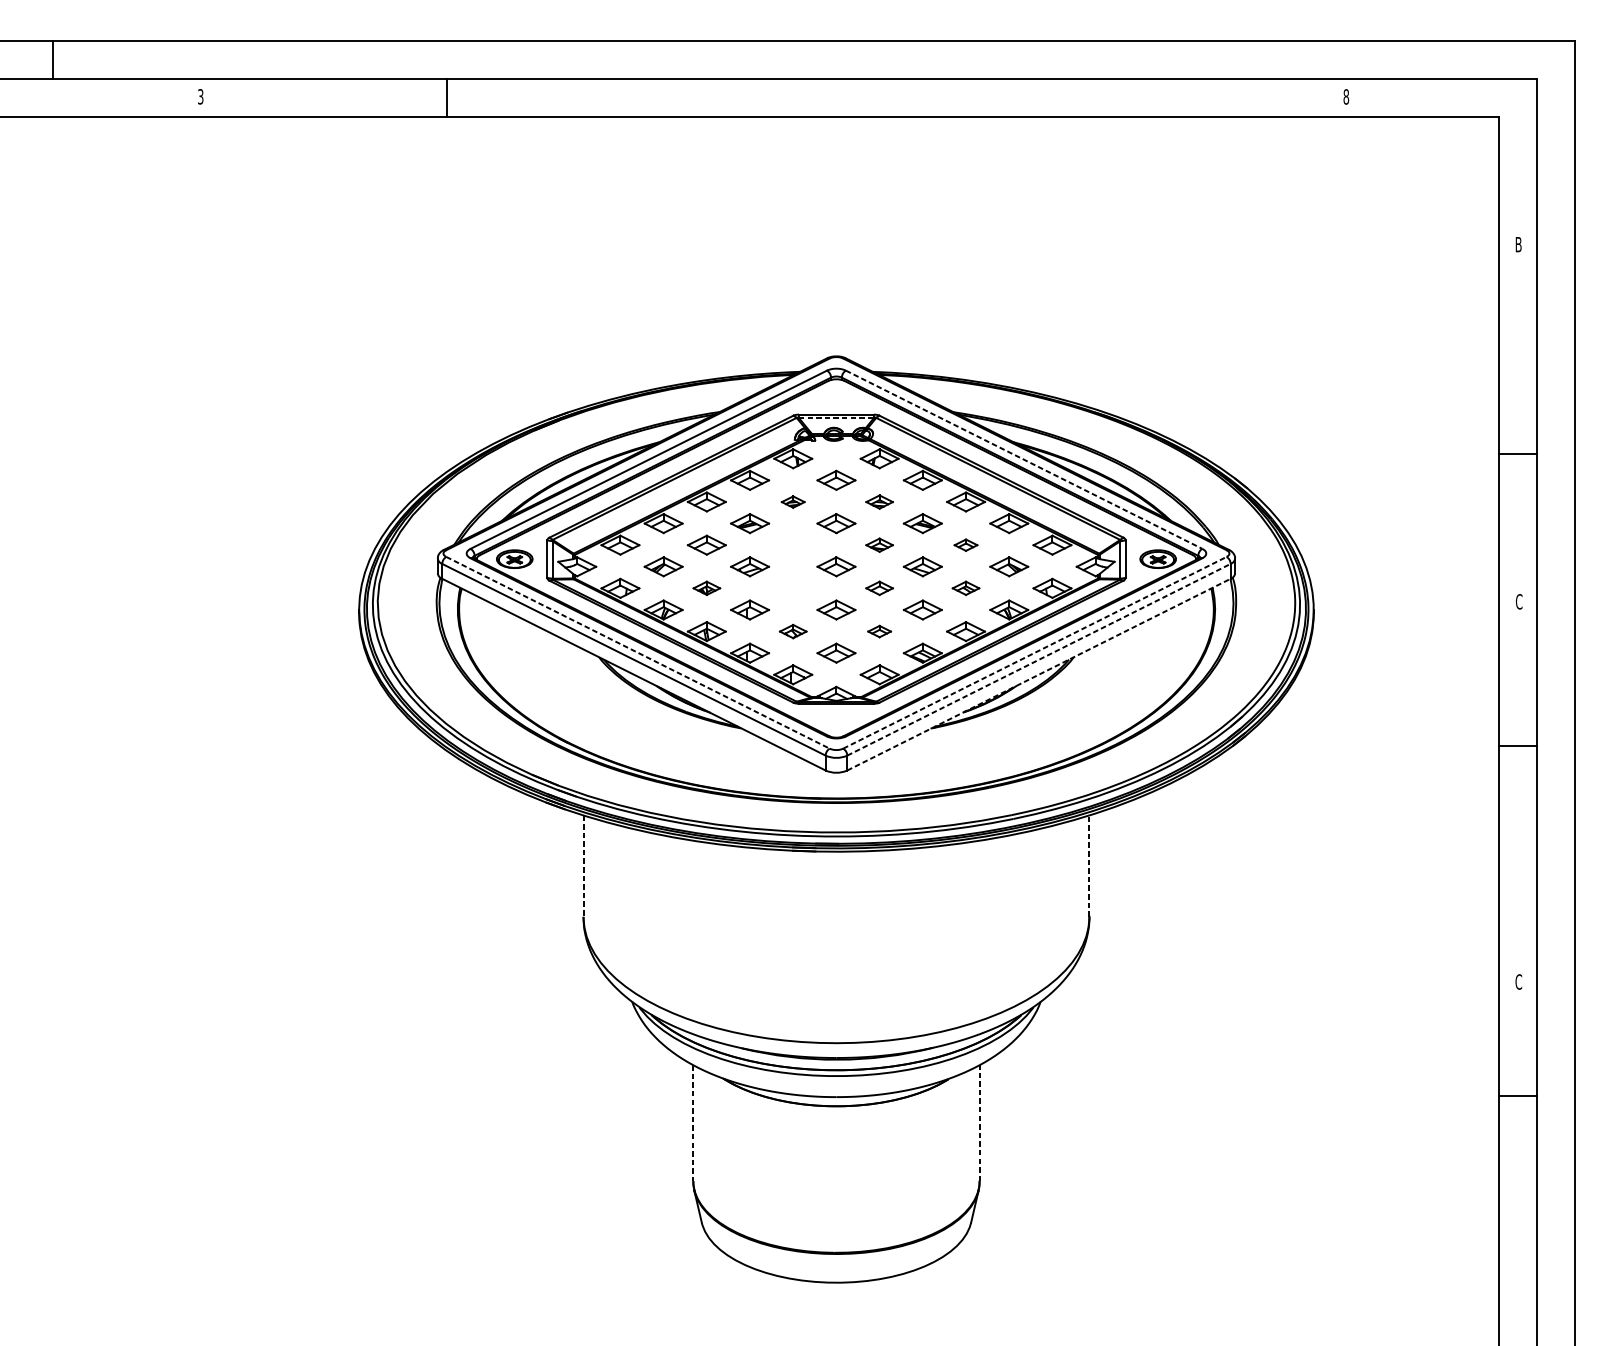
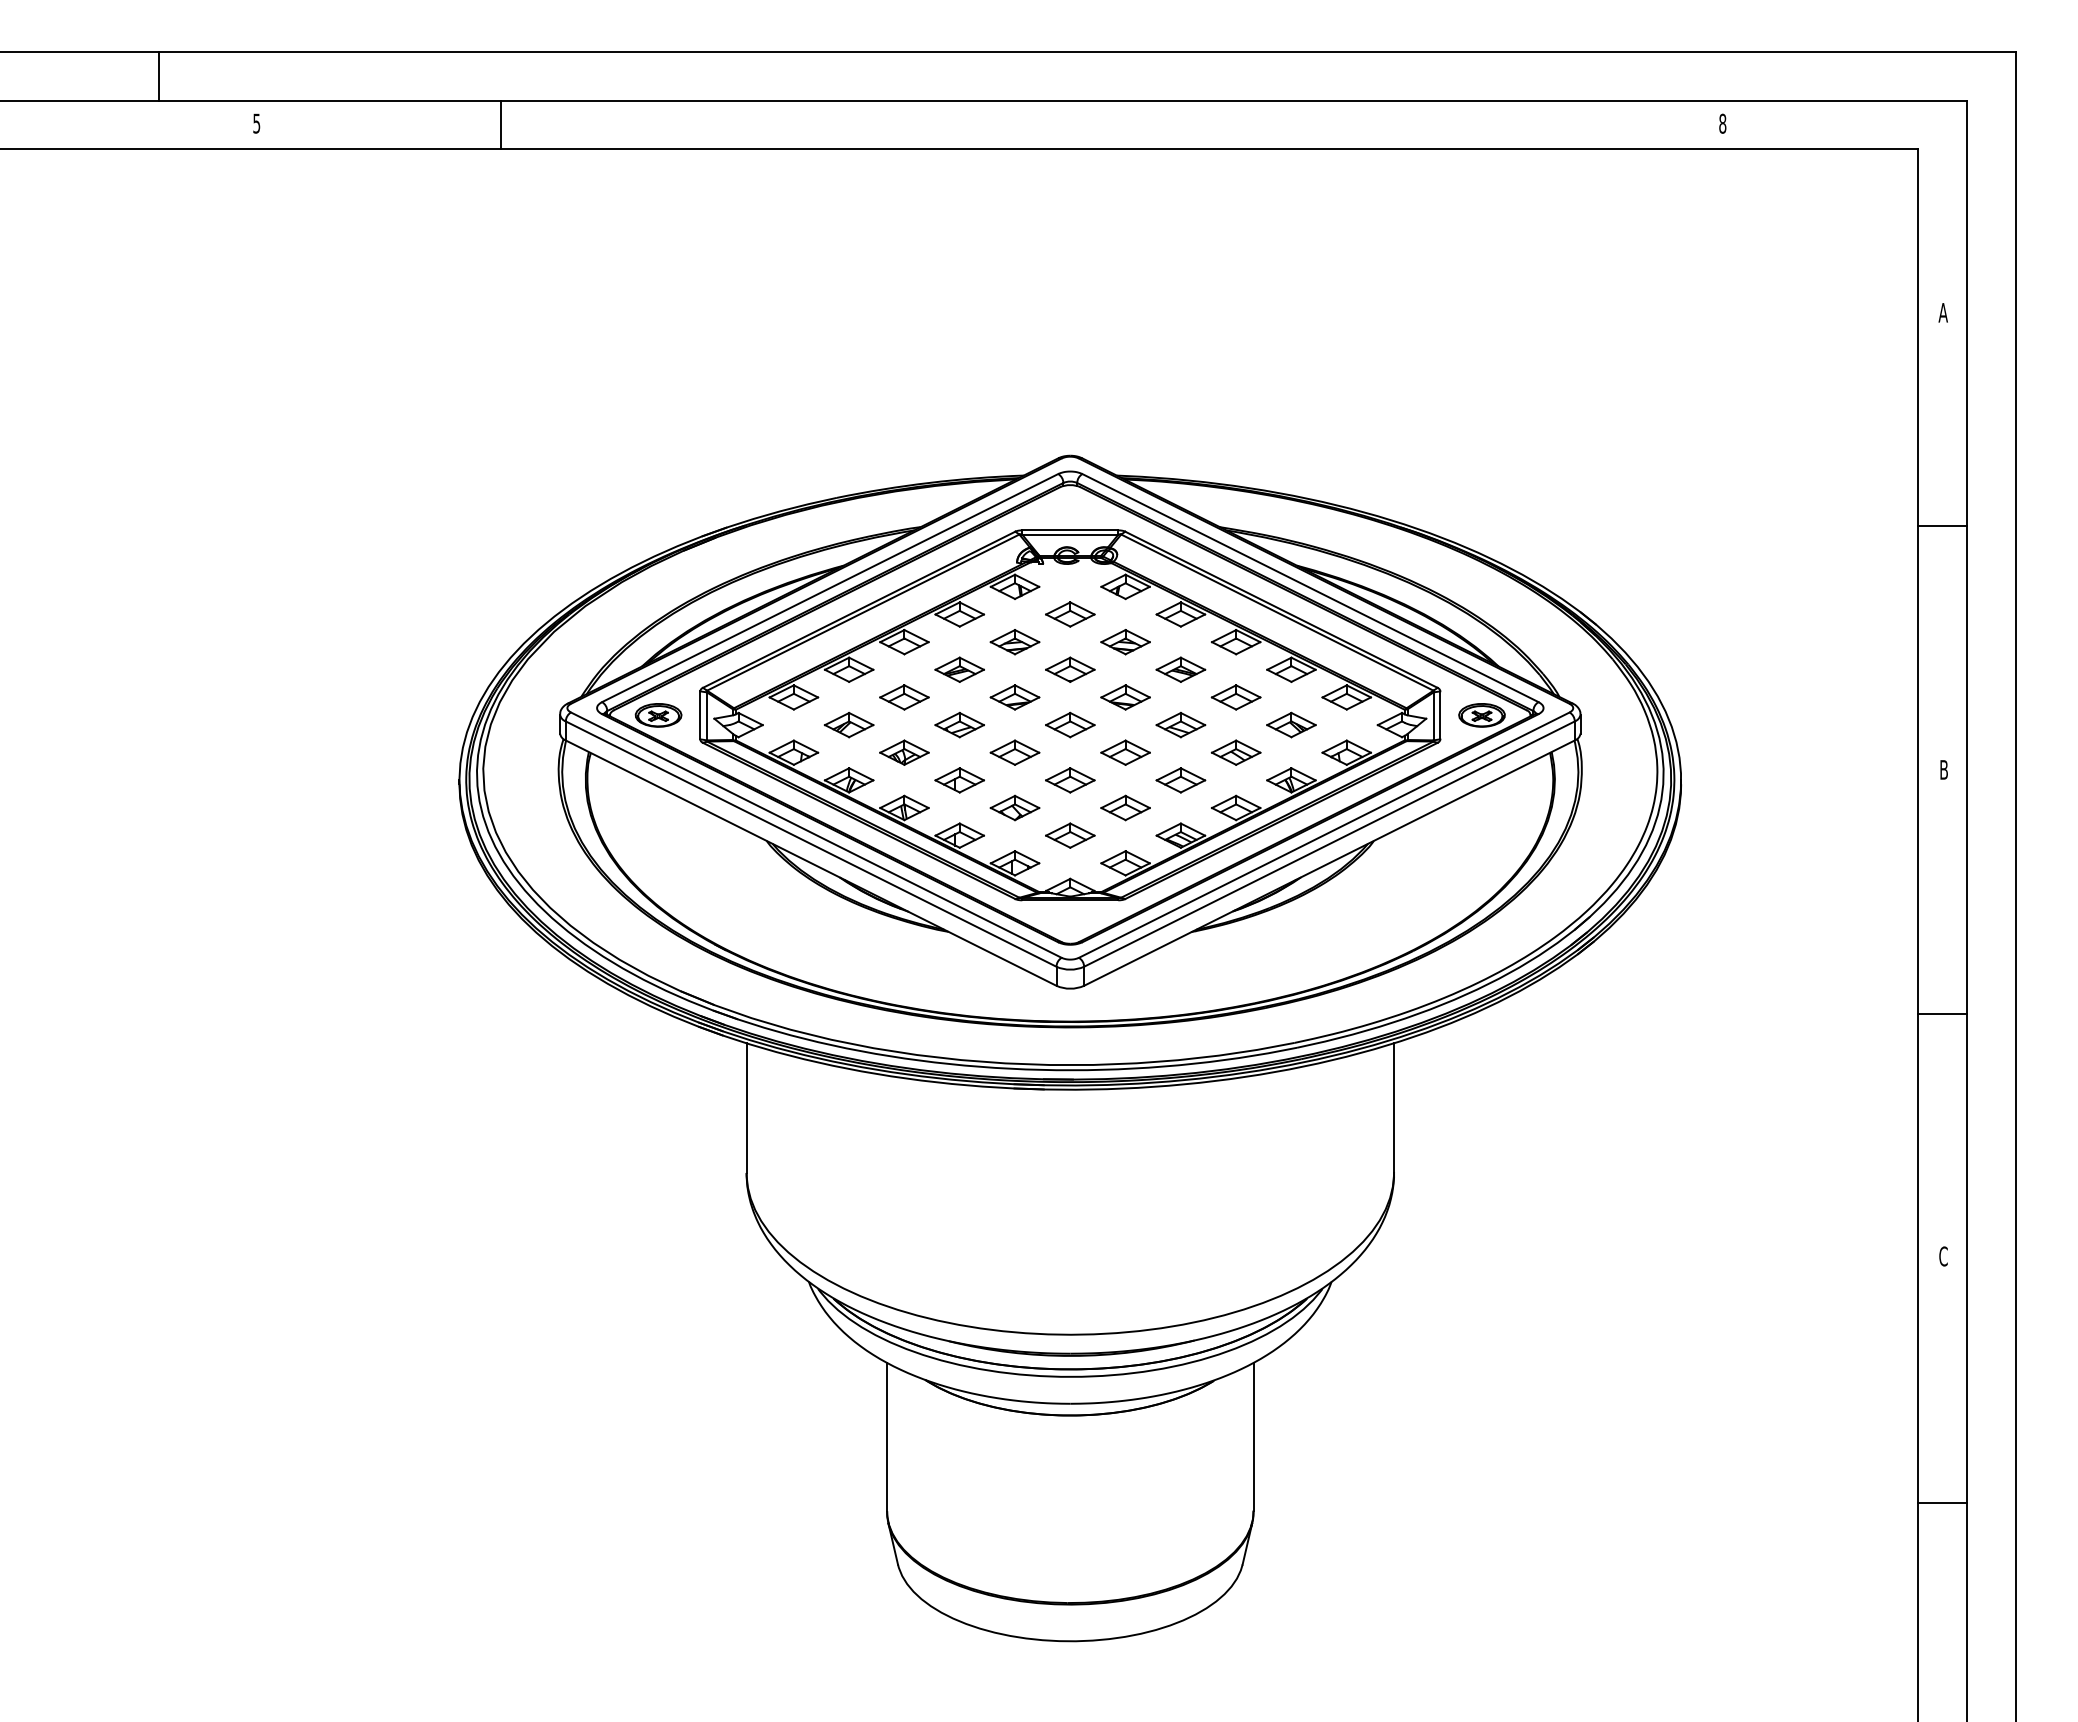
line: (52, 59) -> (158, 75), moved
text: (200, 95) -> (256, 122), 3 -> 5
line: (446, 97) -> (500, 124), moved
text: (1517, 244) -> (1942, 312), B -> A
line: (836, 417) -> (1070, 534), dashed -> solid
line: (1517, 453) -> (1941, 525), moved
line: (1024, 460) -> (1310, 588), dashed -> solid
part: (792, 502) -> (1014, 642), size x1.67
part: (879, 502) -> (1125, 642), size x1.43
part: (792, 545) -> (1014, 697), added
part: (879, 545) -> (1125, 697), size x1.43
part: (965, 545) -> (1235, 697), size x1.67
part: (706, 588) -> (904, 752), size x1.43
part: (792, 588) -> (1014, 752), added
part: (879, 588) -> (1125, 752), size x1.43
part: (965, 588) -> (1235, 752), size x1.43
text: (1518, 601) -> (1943, 769), C -> B
part: (792, 631) -> (1014, 807), size x1.43
part: (879, 631) -> (1125, 807), size x1.67
line: (1035, 652) -> (1324, 834), dashed -> solid
line: (638, 653) -> (816, 835), dashed -> solid
line: (1038, 659) -> (1329, 843), dashed -> solid
line: (1038, 674) -> (1329, 862), dashed -> solid
line: (1517, 746) -> (1941, 1014), moved
line: (583, 866) -> (746, 1108), dashed -> solid
line: (1089, 866) -> (1394, 1108), dashed -> solid
line: (1517, 1096) -> (1941, 1503), moved
line: (979, 1122) -> (1253, 1436), dashed -> solid
line: (693, 1123) -> (887, 1437), dashed -> solid

